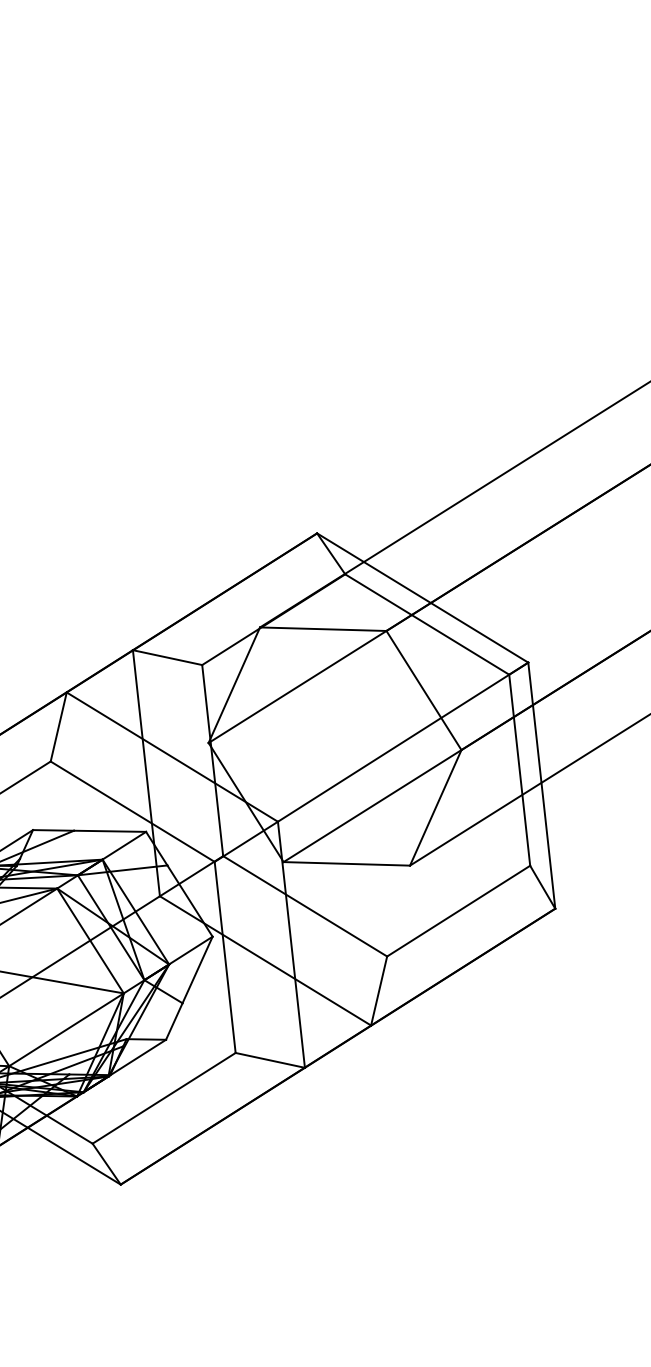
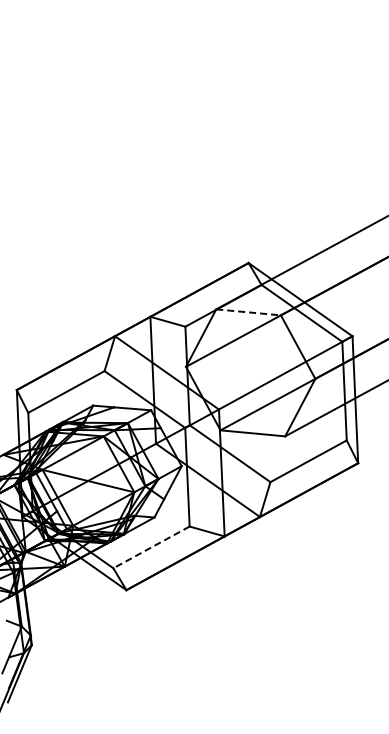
line: (325, 629) -> (249, 312), solid -> dashed
line: (164, 1098) -> (151, 547), solid -> dashed

